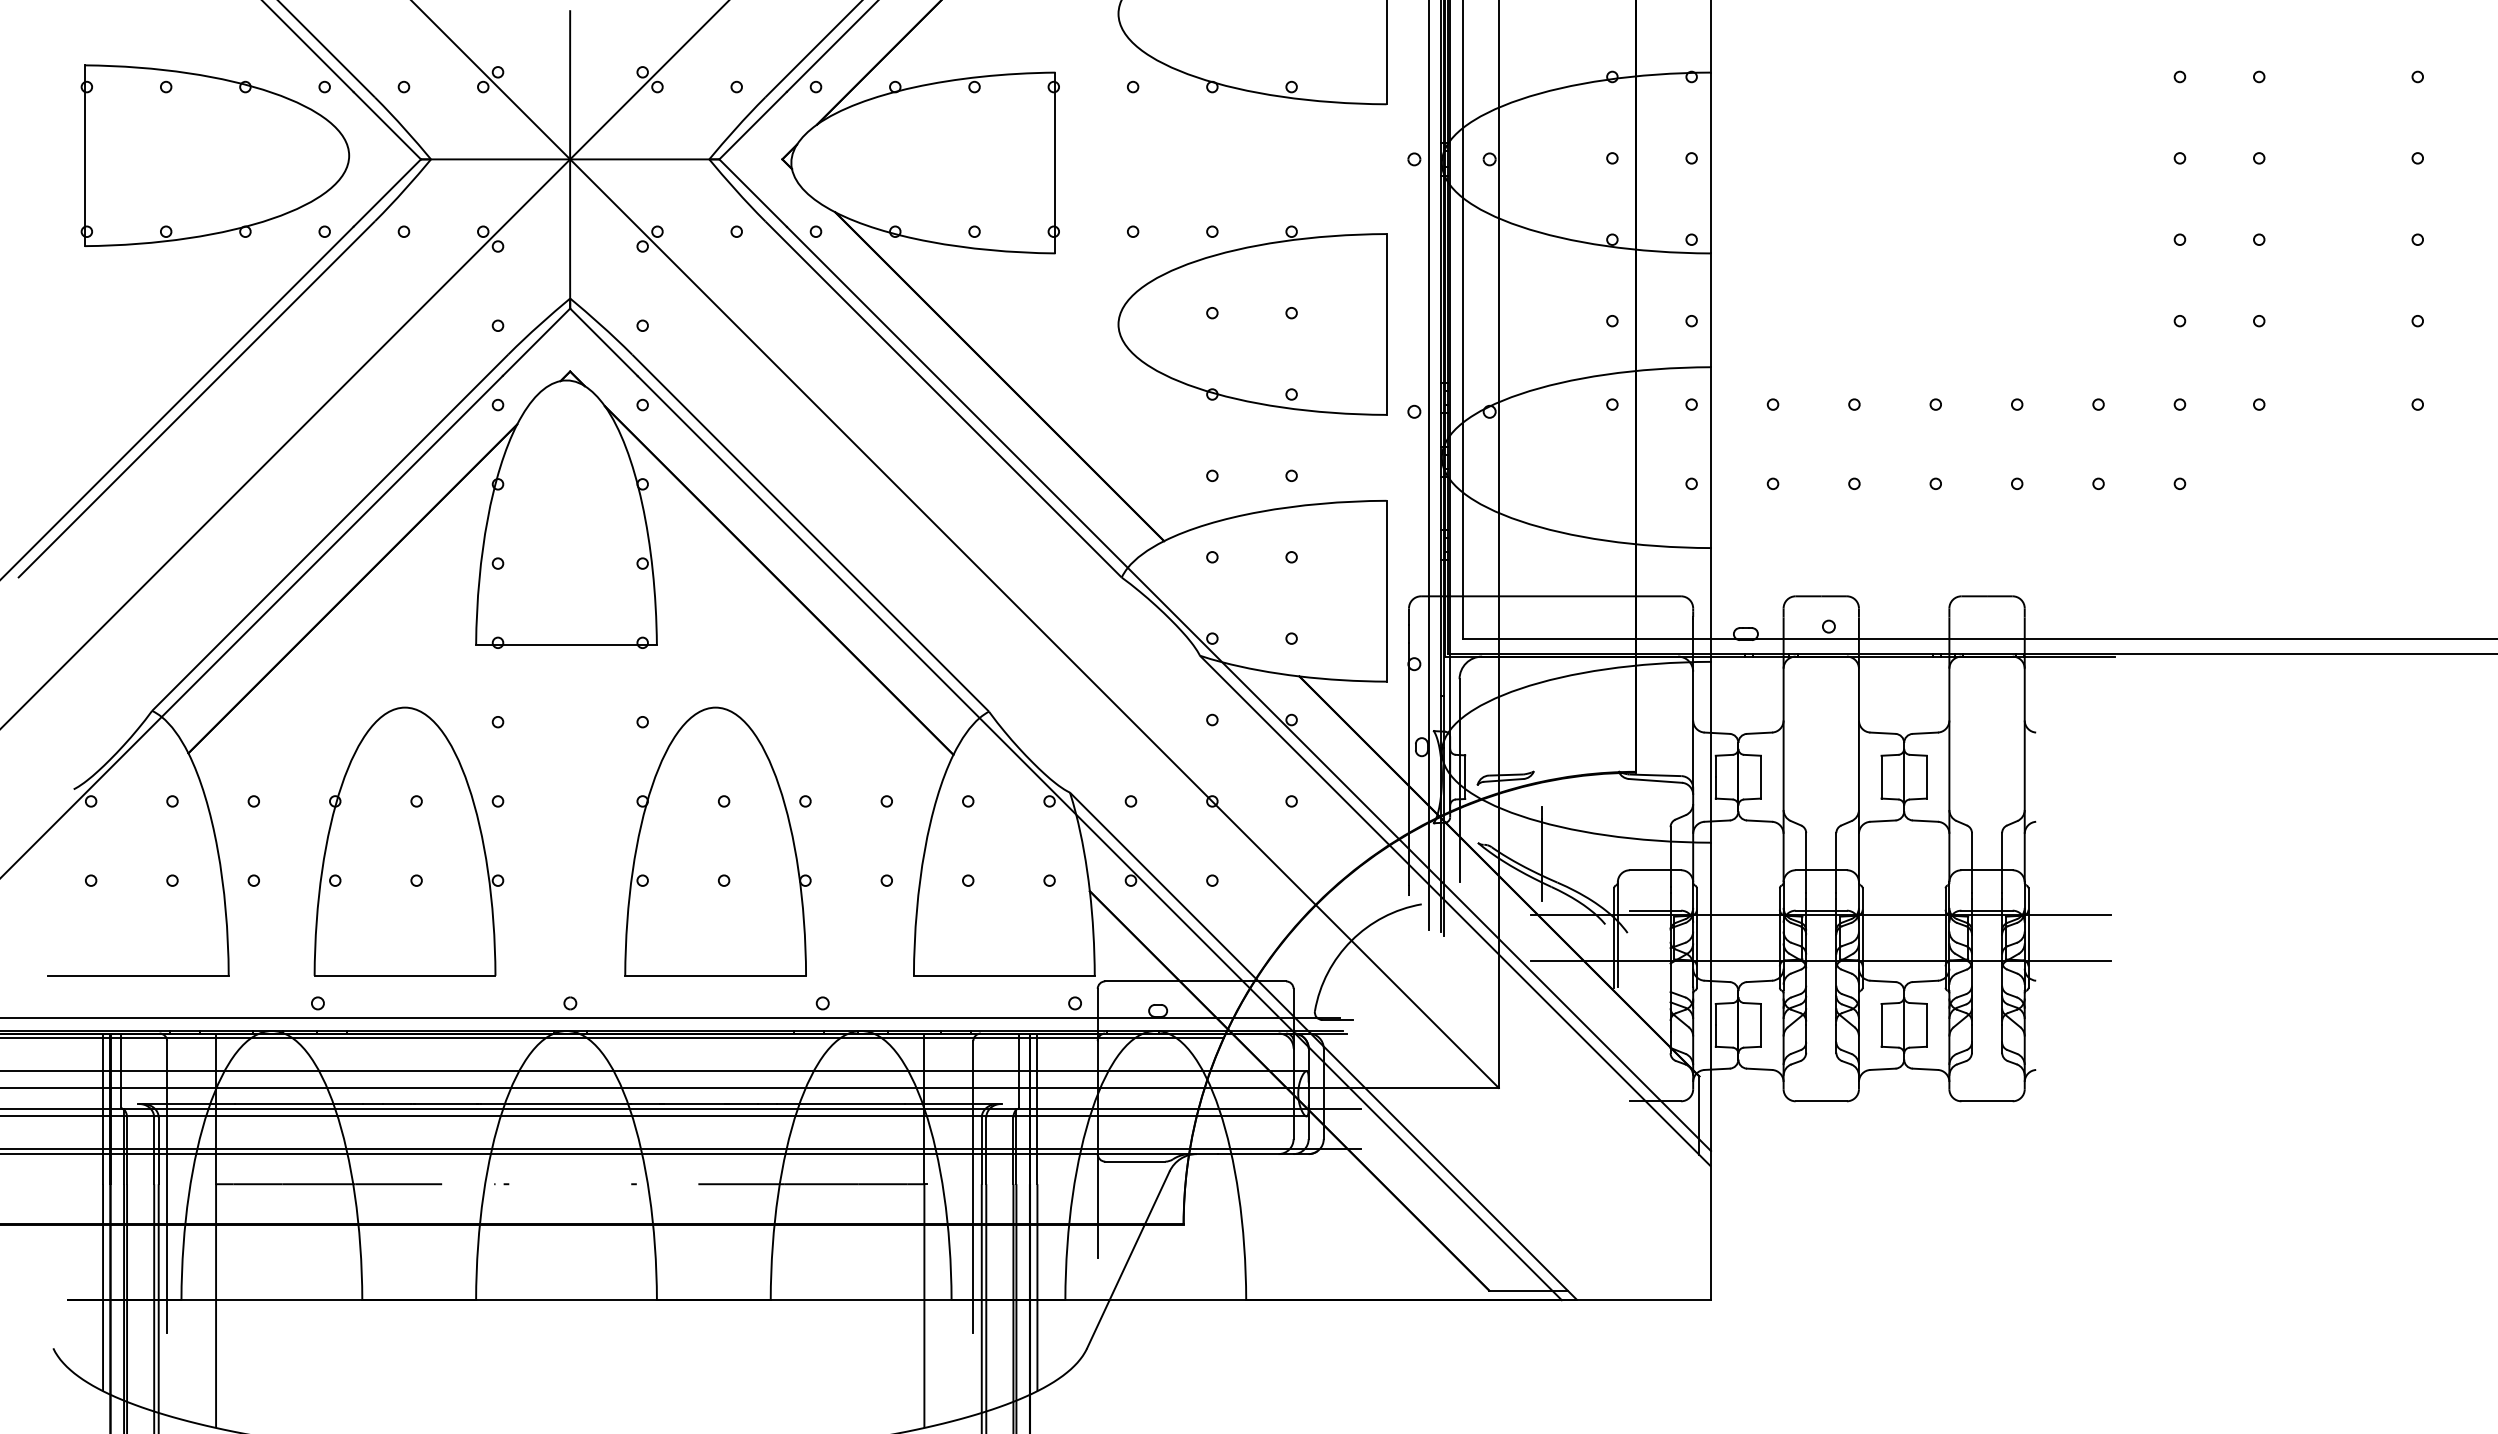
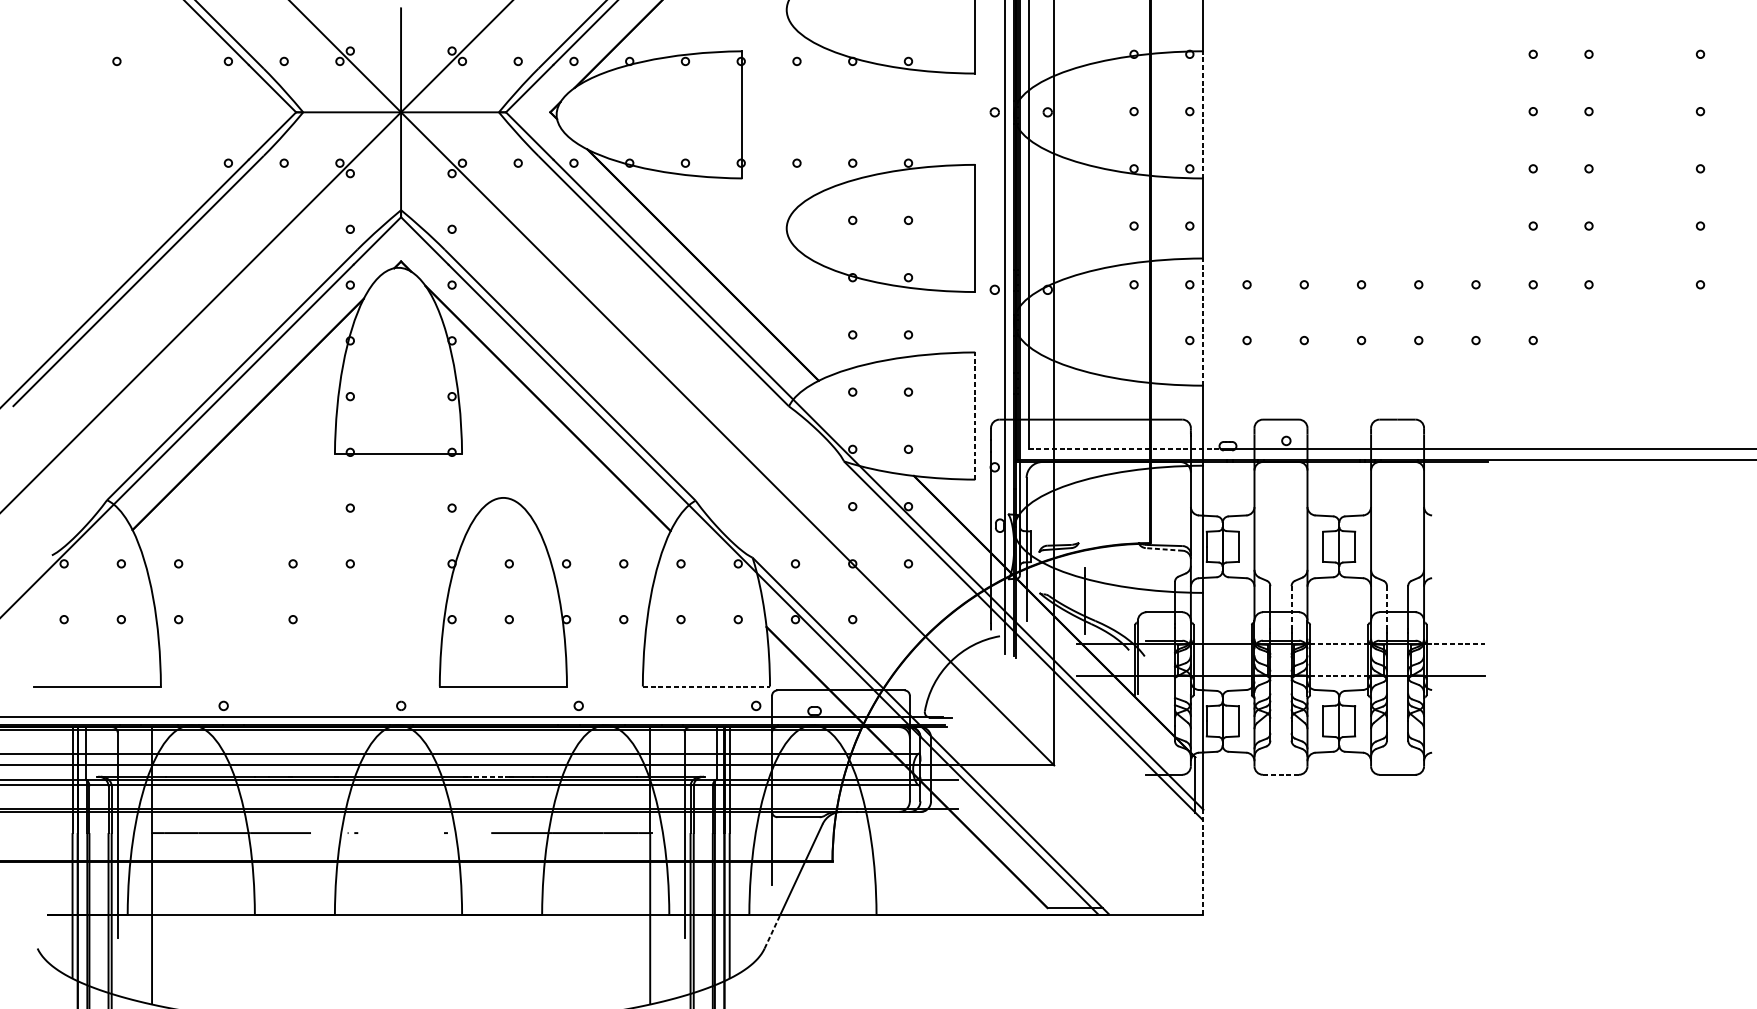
part: (215, 155) -> (151, 109), removed
line: (1710, 162) -> (1203, 114), solid -> dashed
line: (1710, 457) -> (1203, 321), solid -> dashed
line: (1386, 590) -> (975, 415), solid -> dashed
line: (1599, 638) -> (1125, 449), solid -> dashed
line: (1655, 780) -> (1164, 549), solid -> dashed
part: (408, 841) -> (287, 592), removed
line: (1836, 863) -> (1291, 607), solid -> dashed
line: (1971, 863) -> (1386, 607), solid -> dashed
line: (1904, 915) -> (1339, 644), solid -> dashed
line: (2070, 915) -> (1456, 644), solid -> dashed
line: (1904, 960) -> (1339, 675), solid -> dashed
line: (1004, 975) -> (706, 686), solid -> dashed
line: (1821, 1101) -> (1281, 774), solid -> dashed
line: (694, 1104) -> (488, 777), solid -> dashed
line: (1710, 1225) -> (1203, 862), solid -> dashed
line: (1098, 1324) -> (772, 931), solid -> dashed

